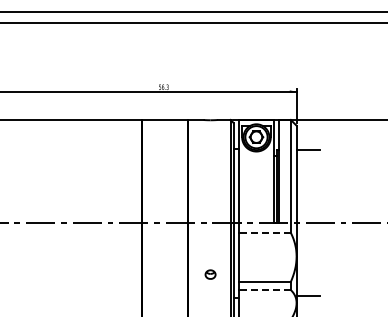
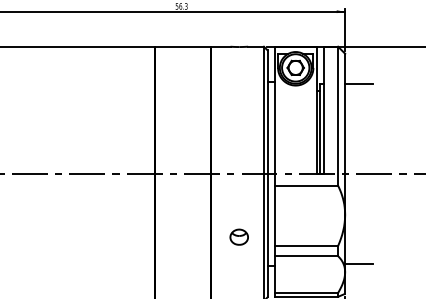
line: (265, 232) -> (306, 185), dashed -> solid
part: (210, 274) -> (239, 236), size x1.43
line: (265, 290) -> (306, 256), dashed -> solid

